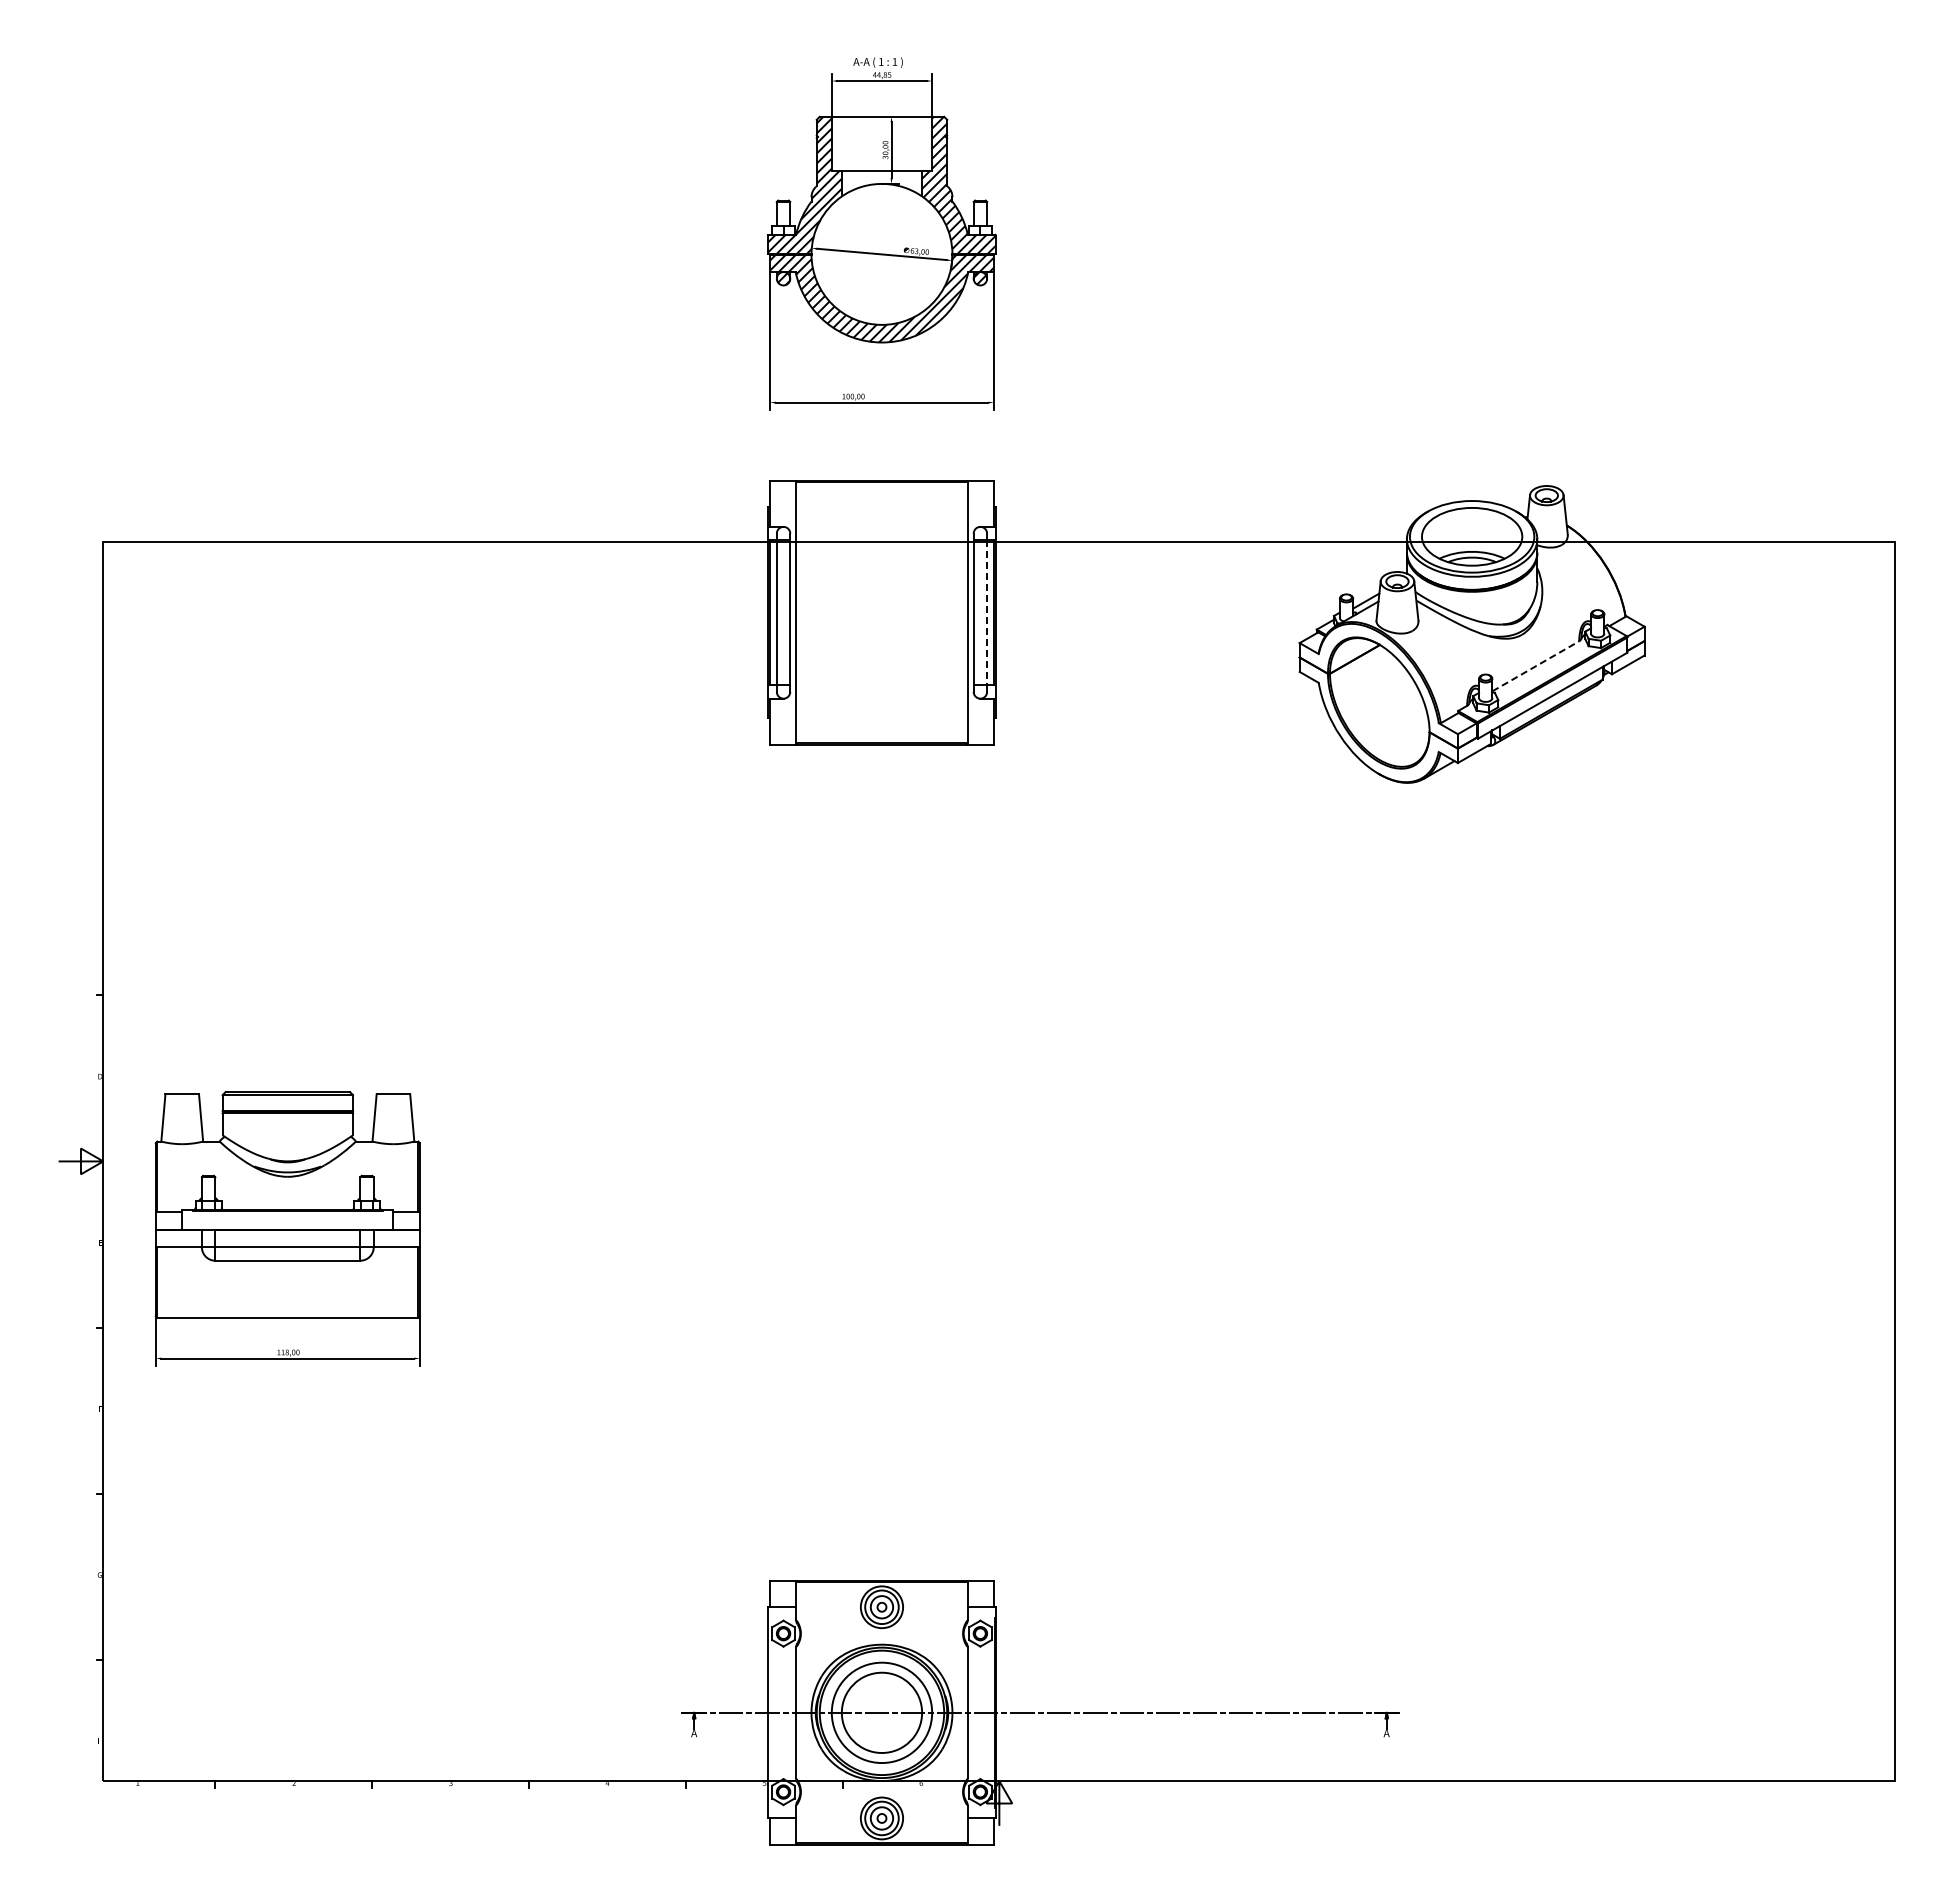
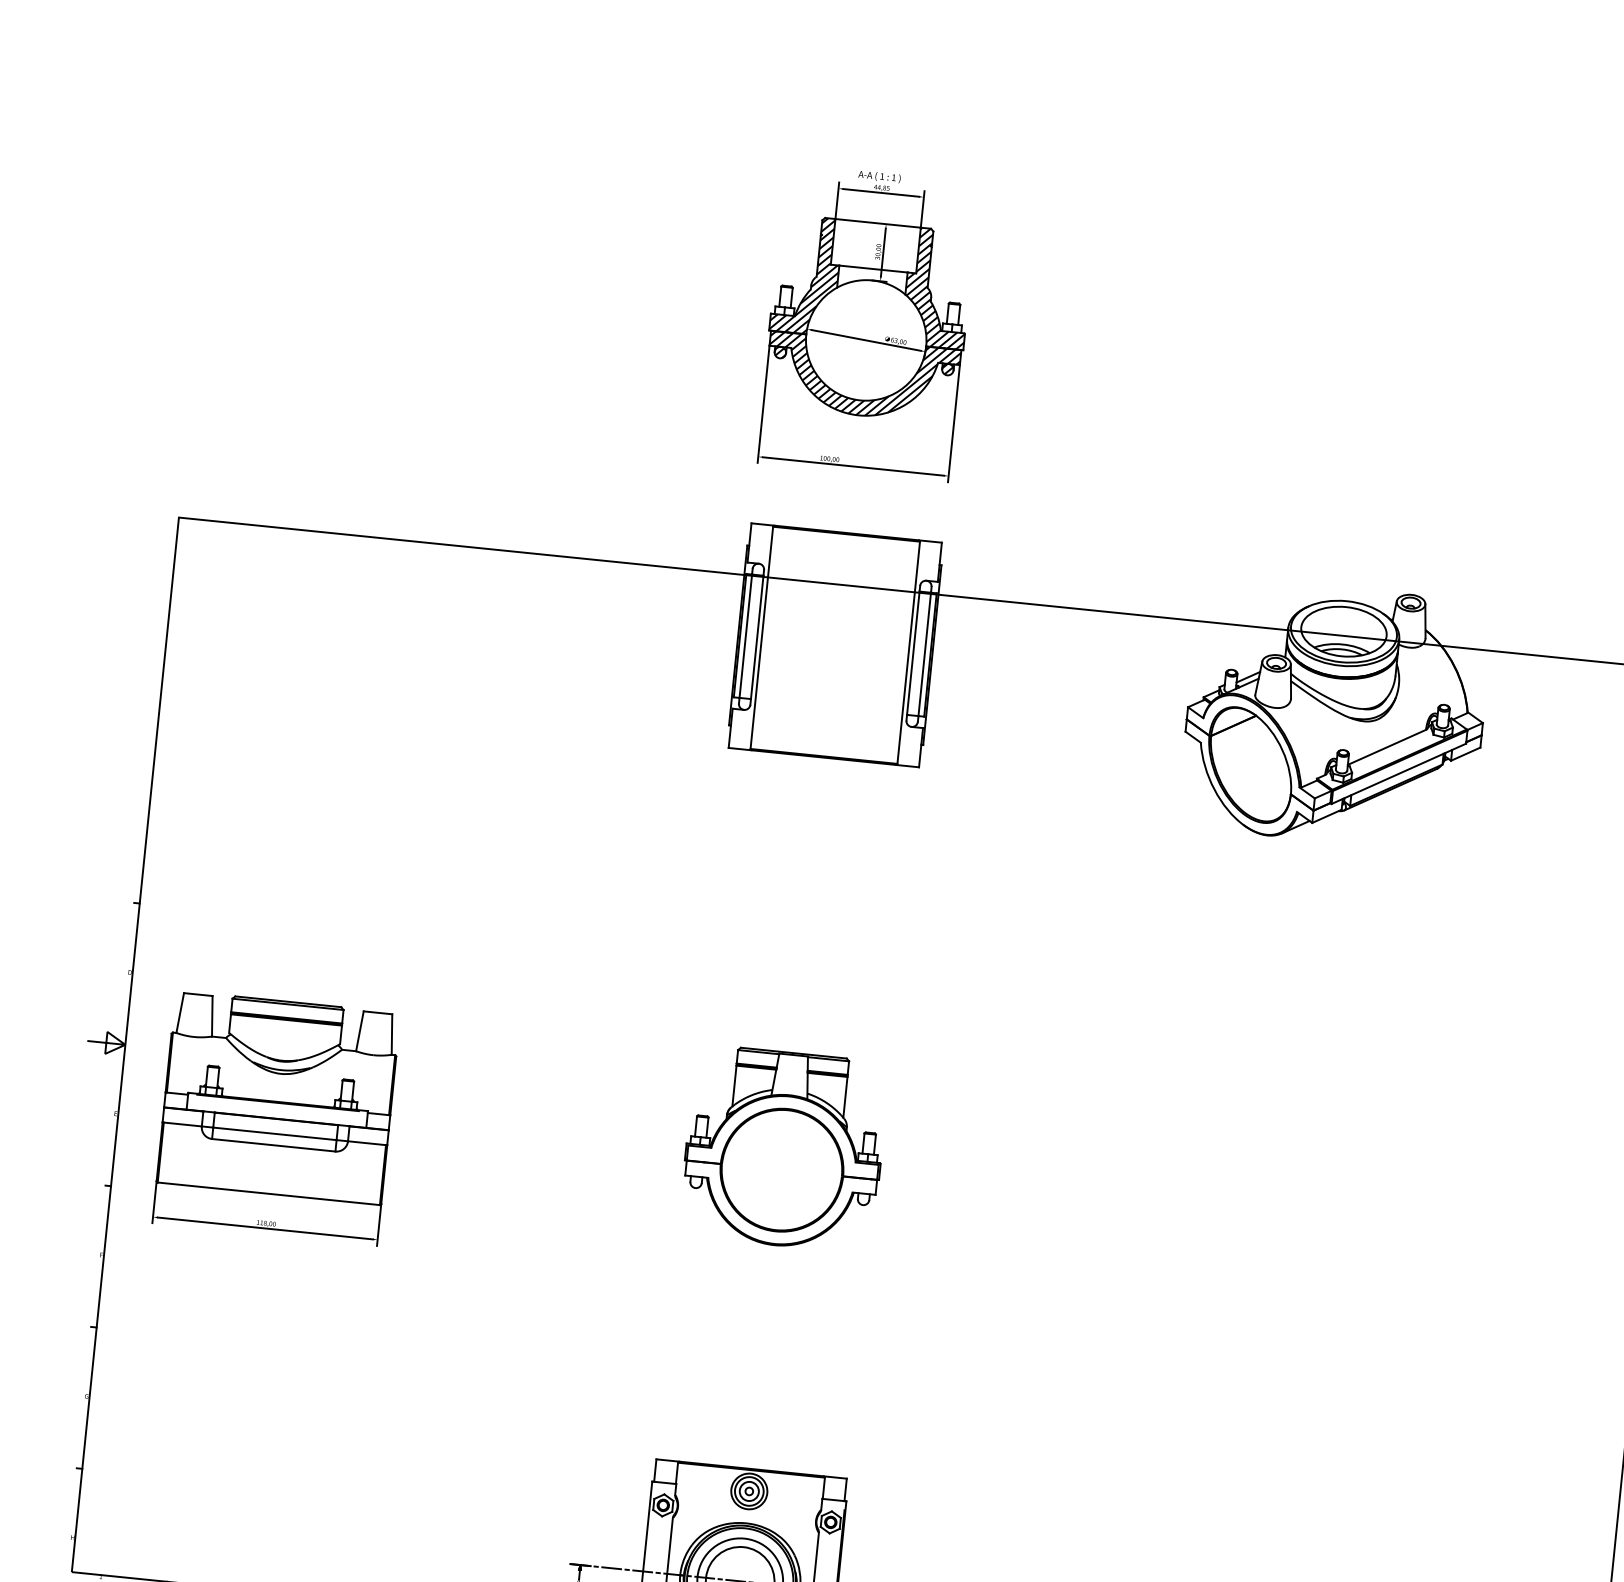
line: (987, 613) -> (924, 655), dashed -> solid
line: (1536, 666) -> (1387, 747), dashed -> solid
part: (881, 1204) -> (783, 1148), added

